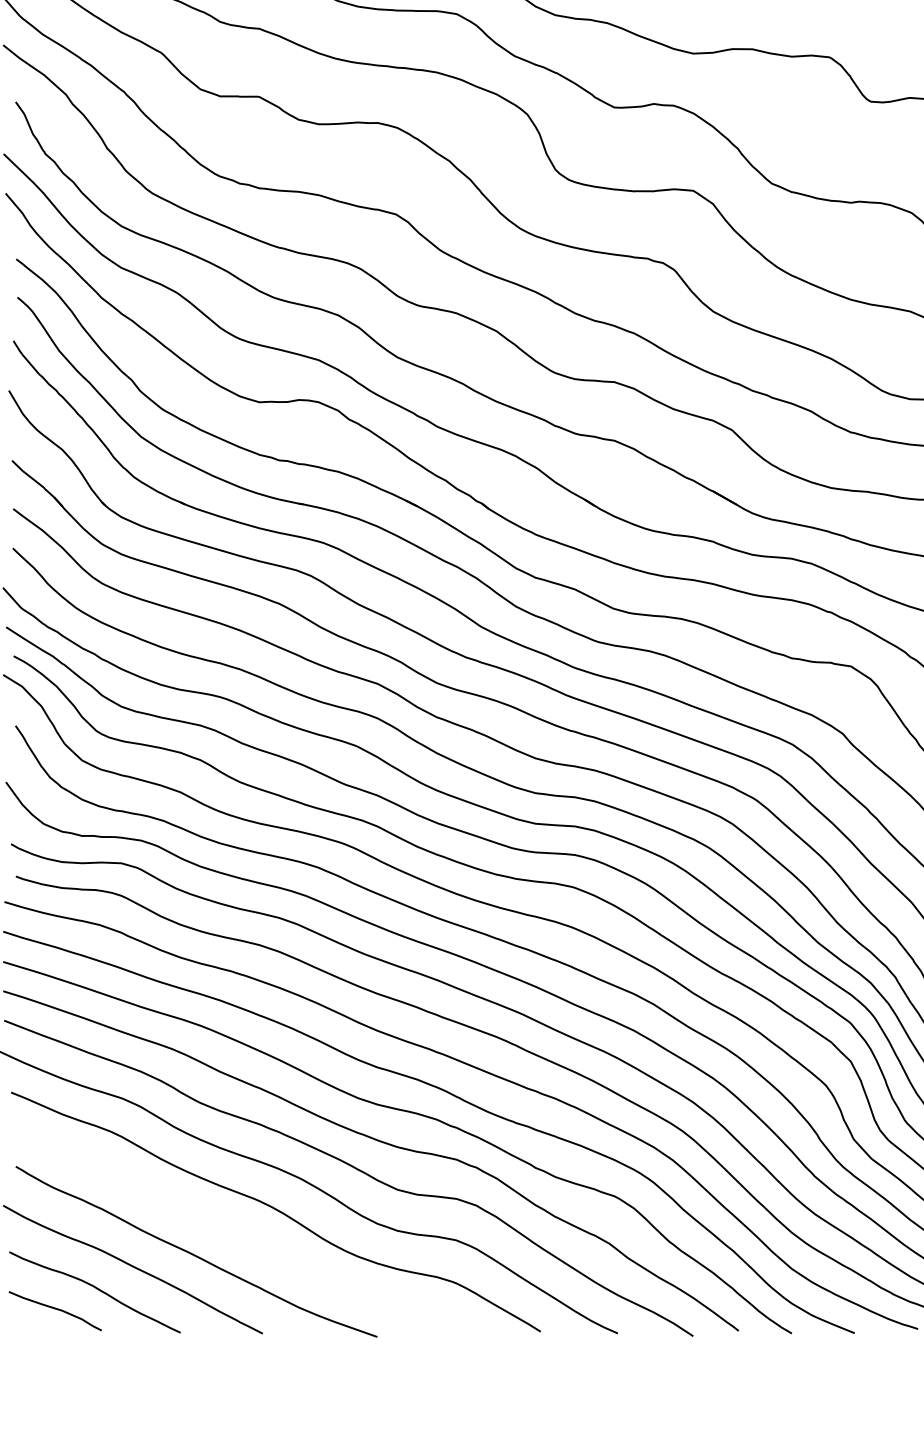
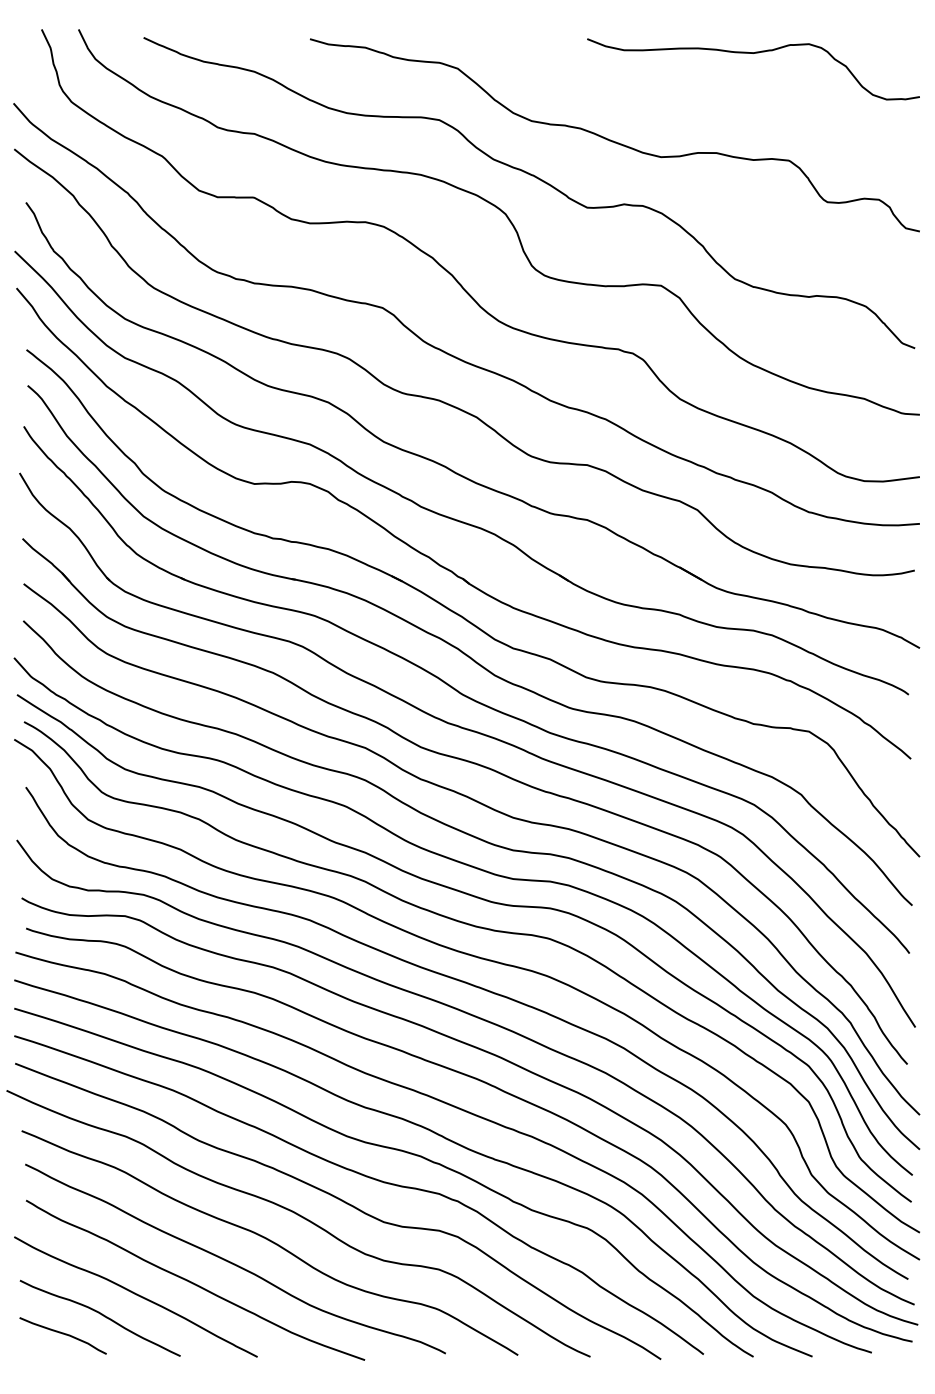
curve: (236, 1232) -> (232, 1262), added

